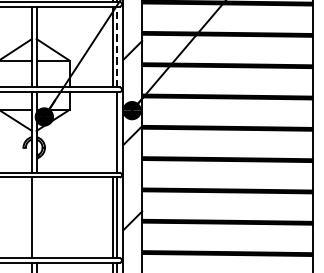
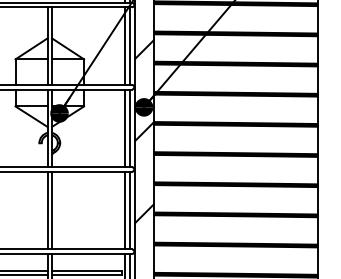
line: (117, 47) -> (129, 46), dashed -> solid
line: (112, 132) -> (125, 128), added
line: (37, 217) -> (52, 210), added

